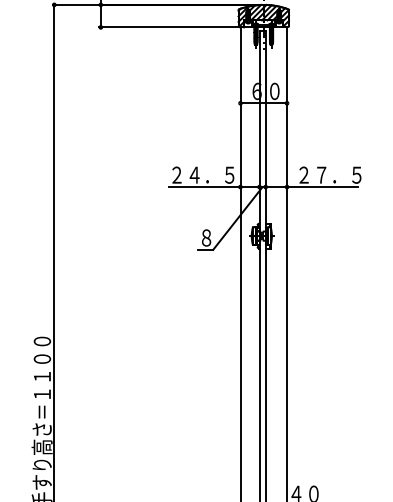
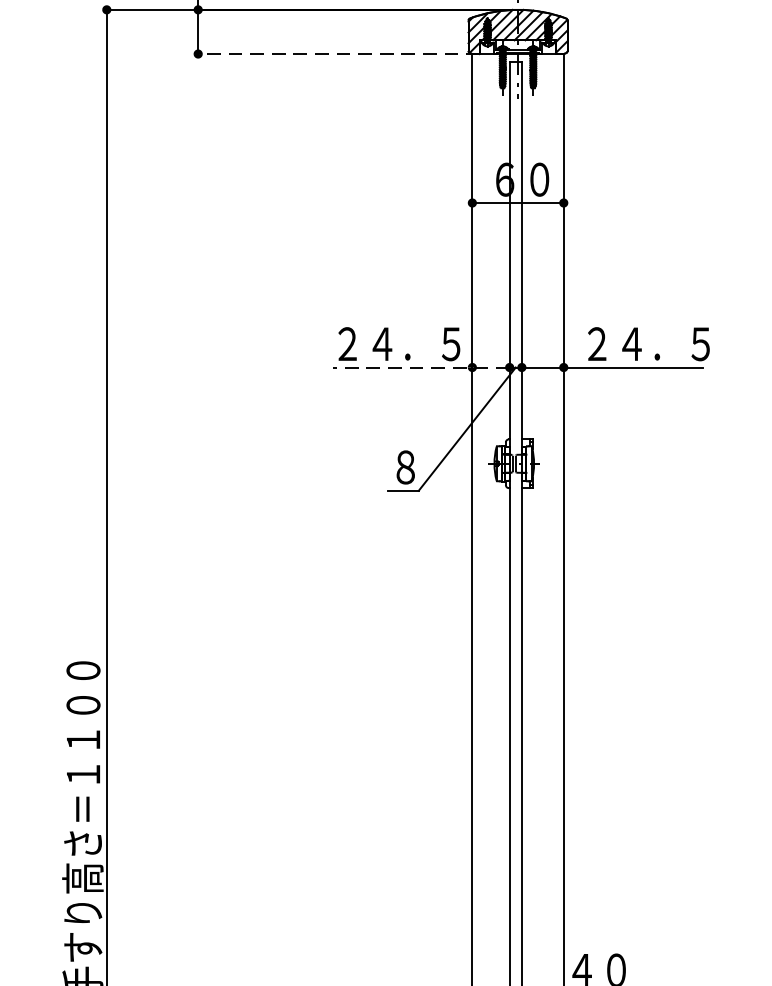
line: (171, 27) -> (336, 54), solid -> dashed
text: (321, 174) -> (631, 342), ２７．５ -> ２４．５
line: (213, 187) -> (419, 368), solid -> dashed

